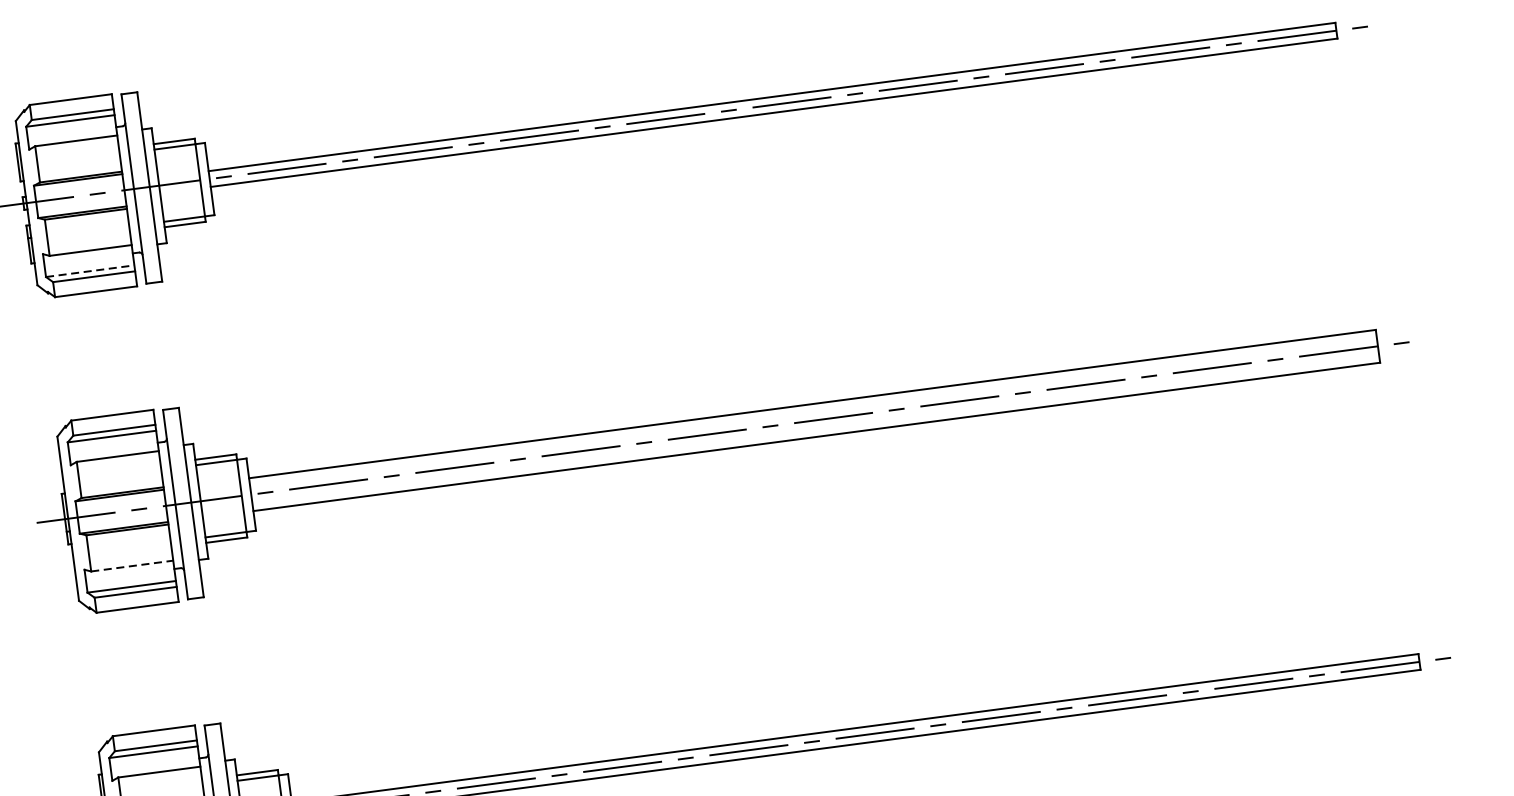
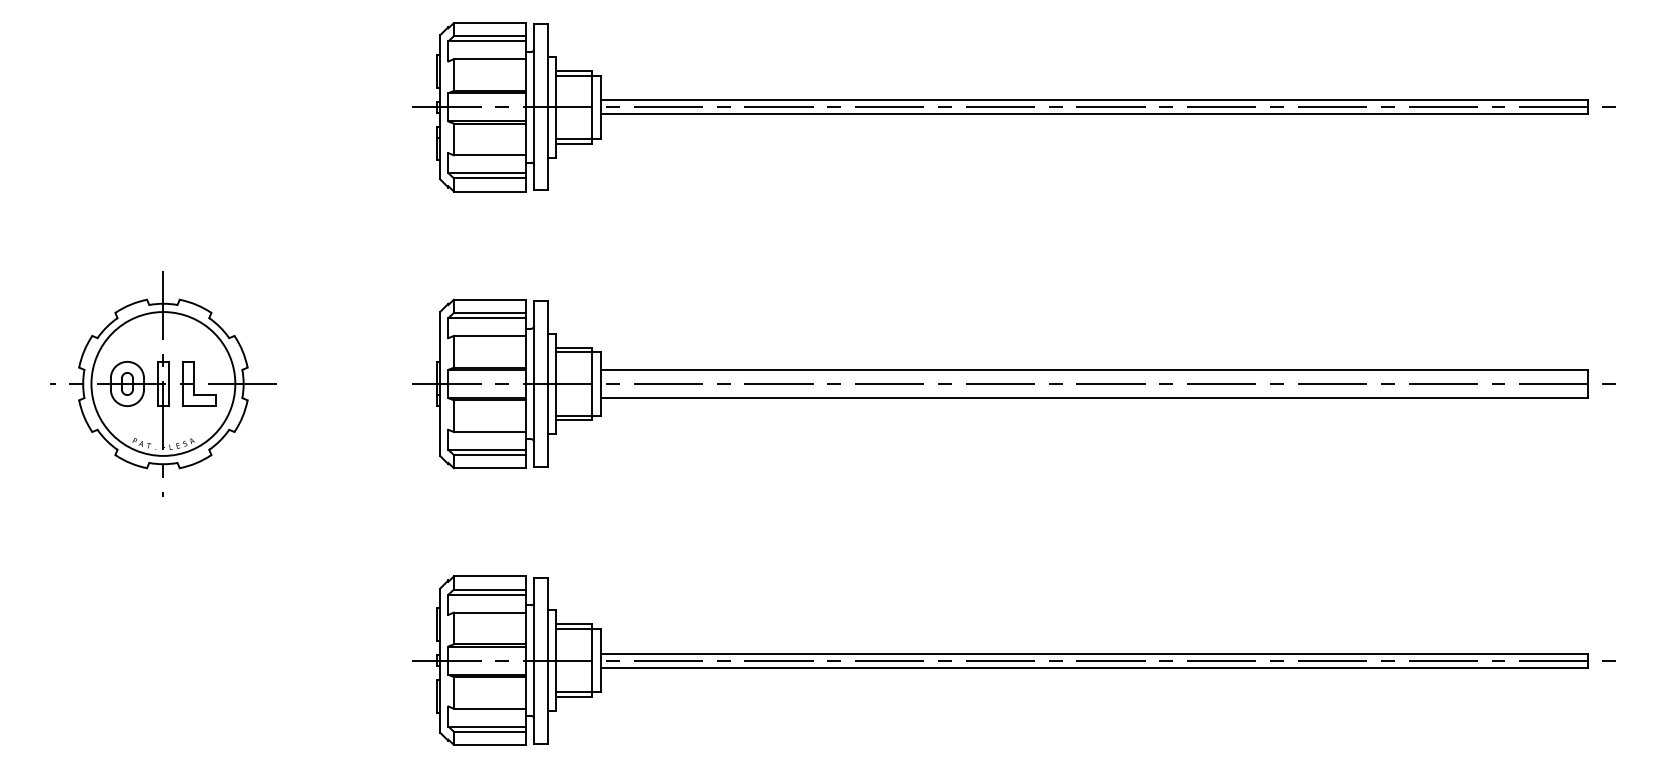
line: (90, 271) -> (487, 173), dashed -> solid
line: (131, 566) -> (489, 432), dashed -> solid

